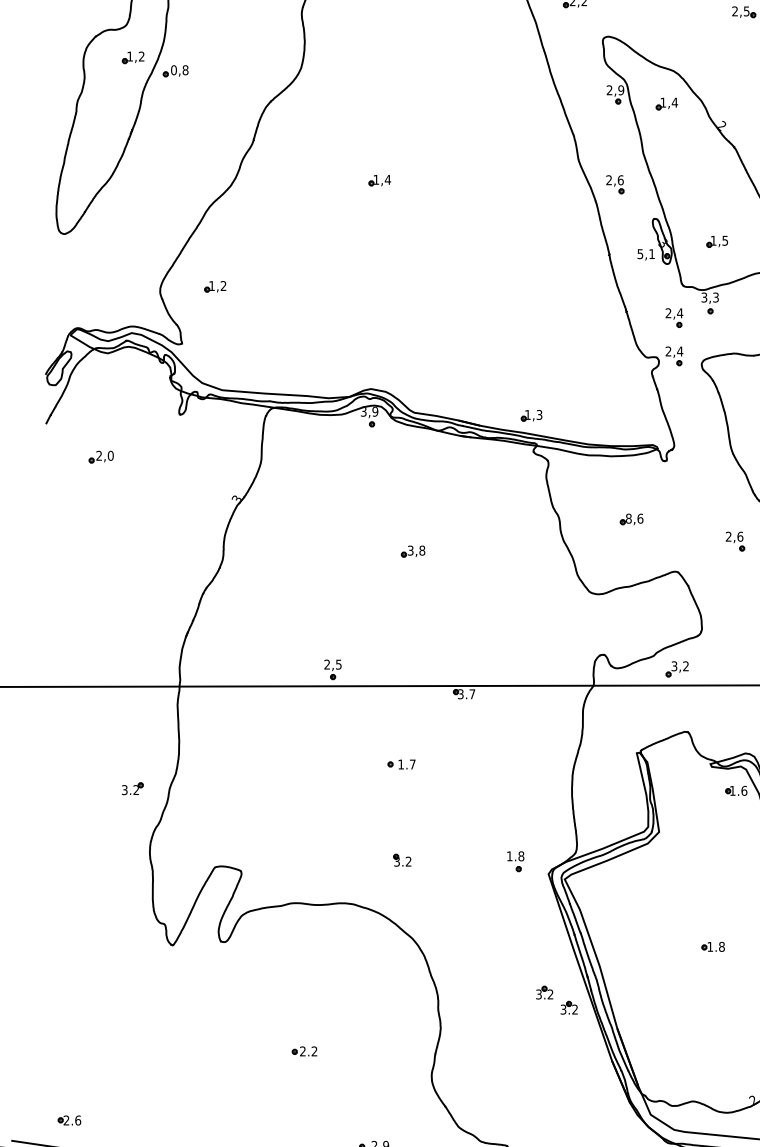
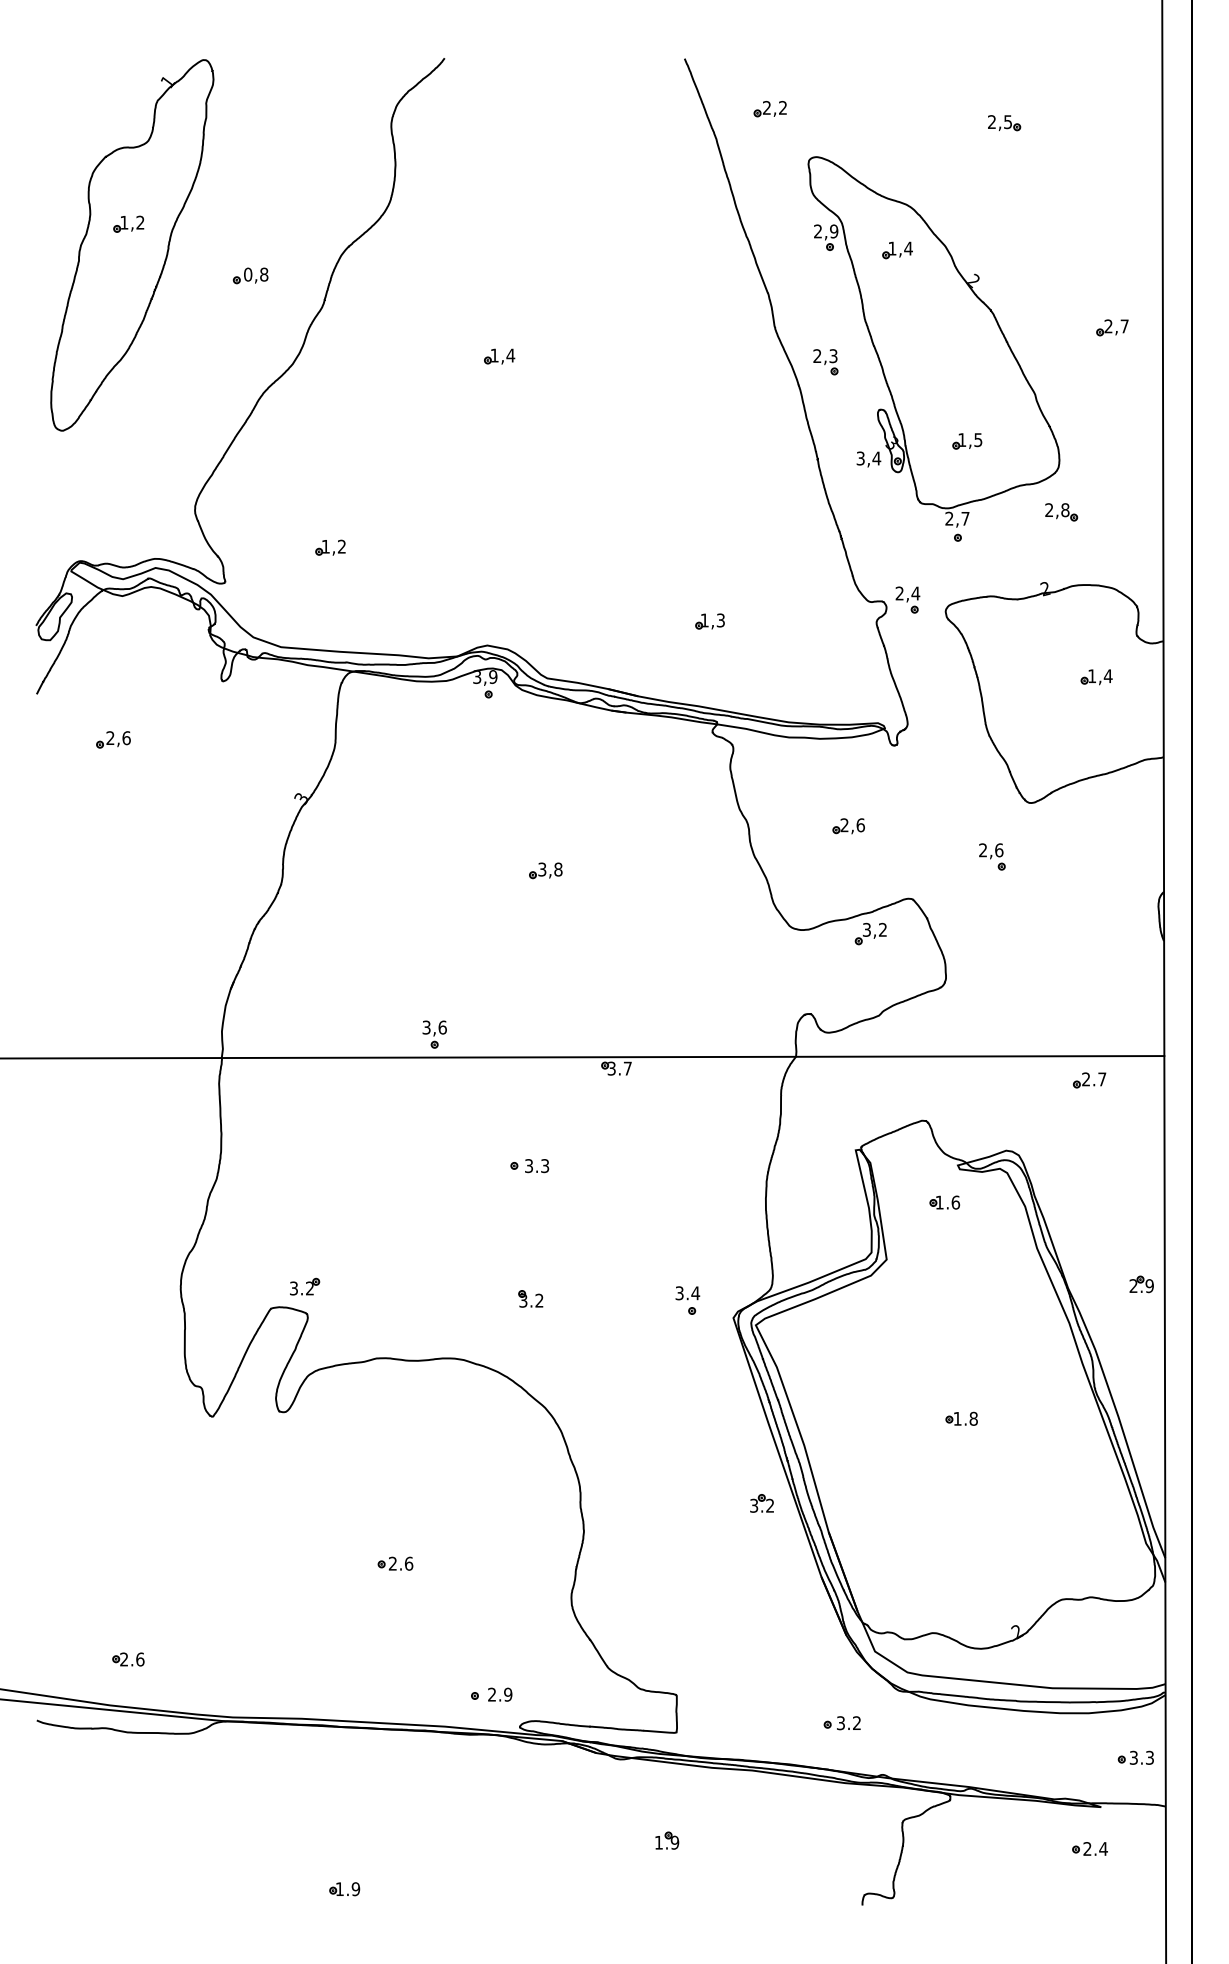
part: (133, 57) -> (128, 223), moved
part: (175, 70) -> (250, 275), moved
text: (620, 180) -> (833, 356), 2,6 -> 2,3
text: (646, 254) -> (869, 458), 5,1 -> 3,4
part: (215, 286) -> (330, 547), moved
text: (710, 297) -> (957, 518), 3,3 -> 2,7
part: (674, 317) -> (907, 546), removed
part: (531, 415) -> (709, 621), moved
text: (110, 455) -> (126, 737), 2,0 -> 2,6
text: (628, 518) -> (844, 825), 8,6 -> 2,6
text: (332, 664) -> (434, 1027), 2,5 -> 3,6
part: (677, 668) -> (870, 933), moved
text: (407, 764) -> (537, 1166), 1.7 -> 3.3
part: (133, 788) -> (305, 1286), moved
part: (736, 790) -> (944, 1202), moved
text: (515, 856) -> (687, 1293), 1.8 -> 3.4
part: (544, 992) -> (727, 1482), removed
text: (314, 1051) -> (409, 1563), 2.2 -> 2.6
part: (69, 1120) -> (128, 1659), moved

